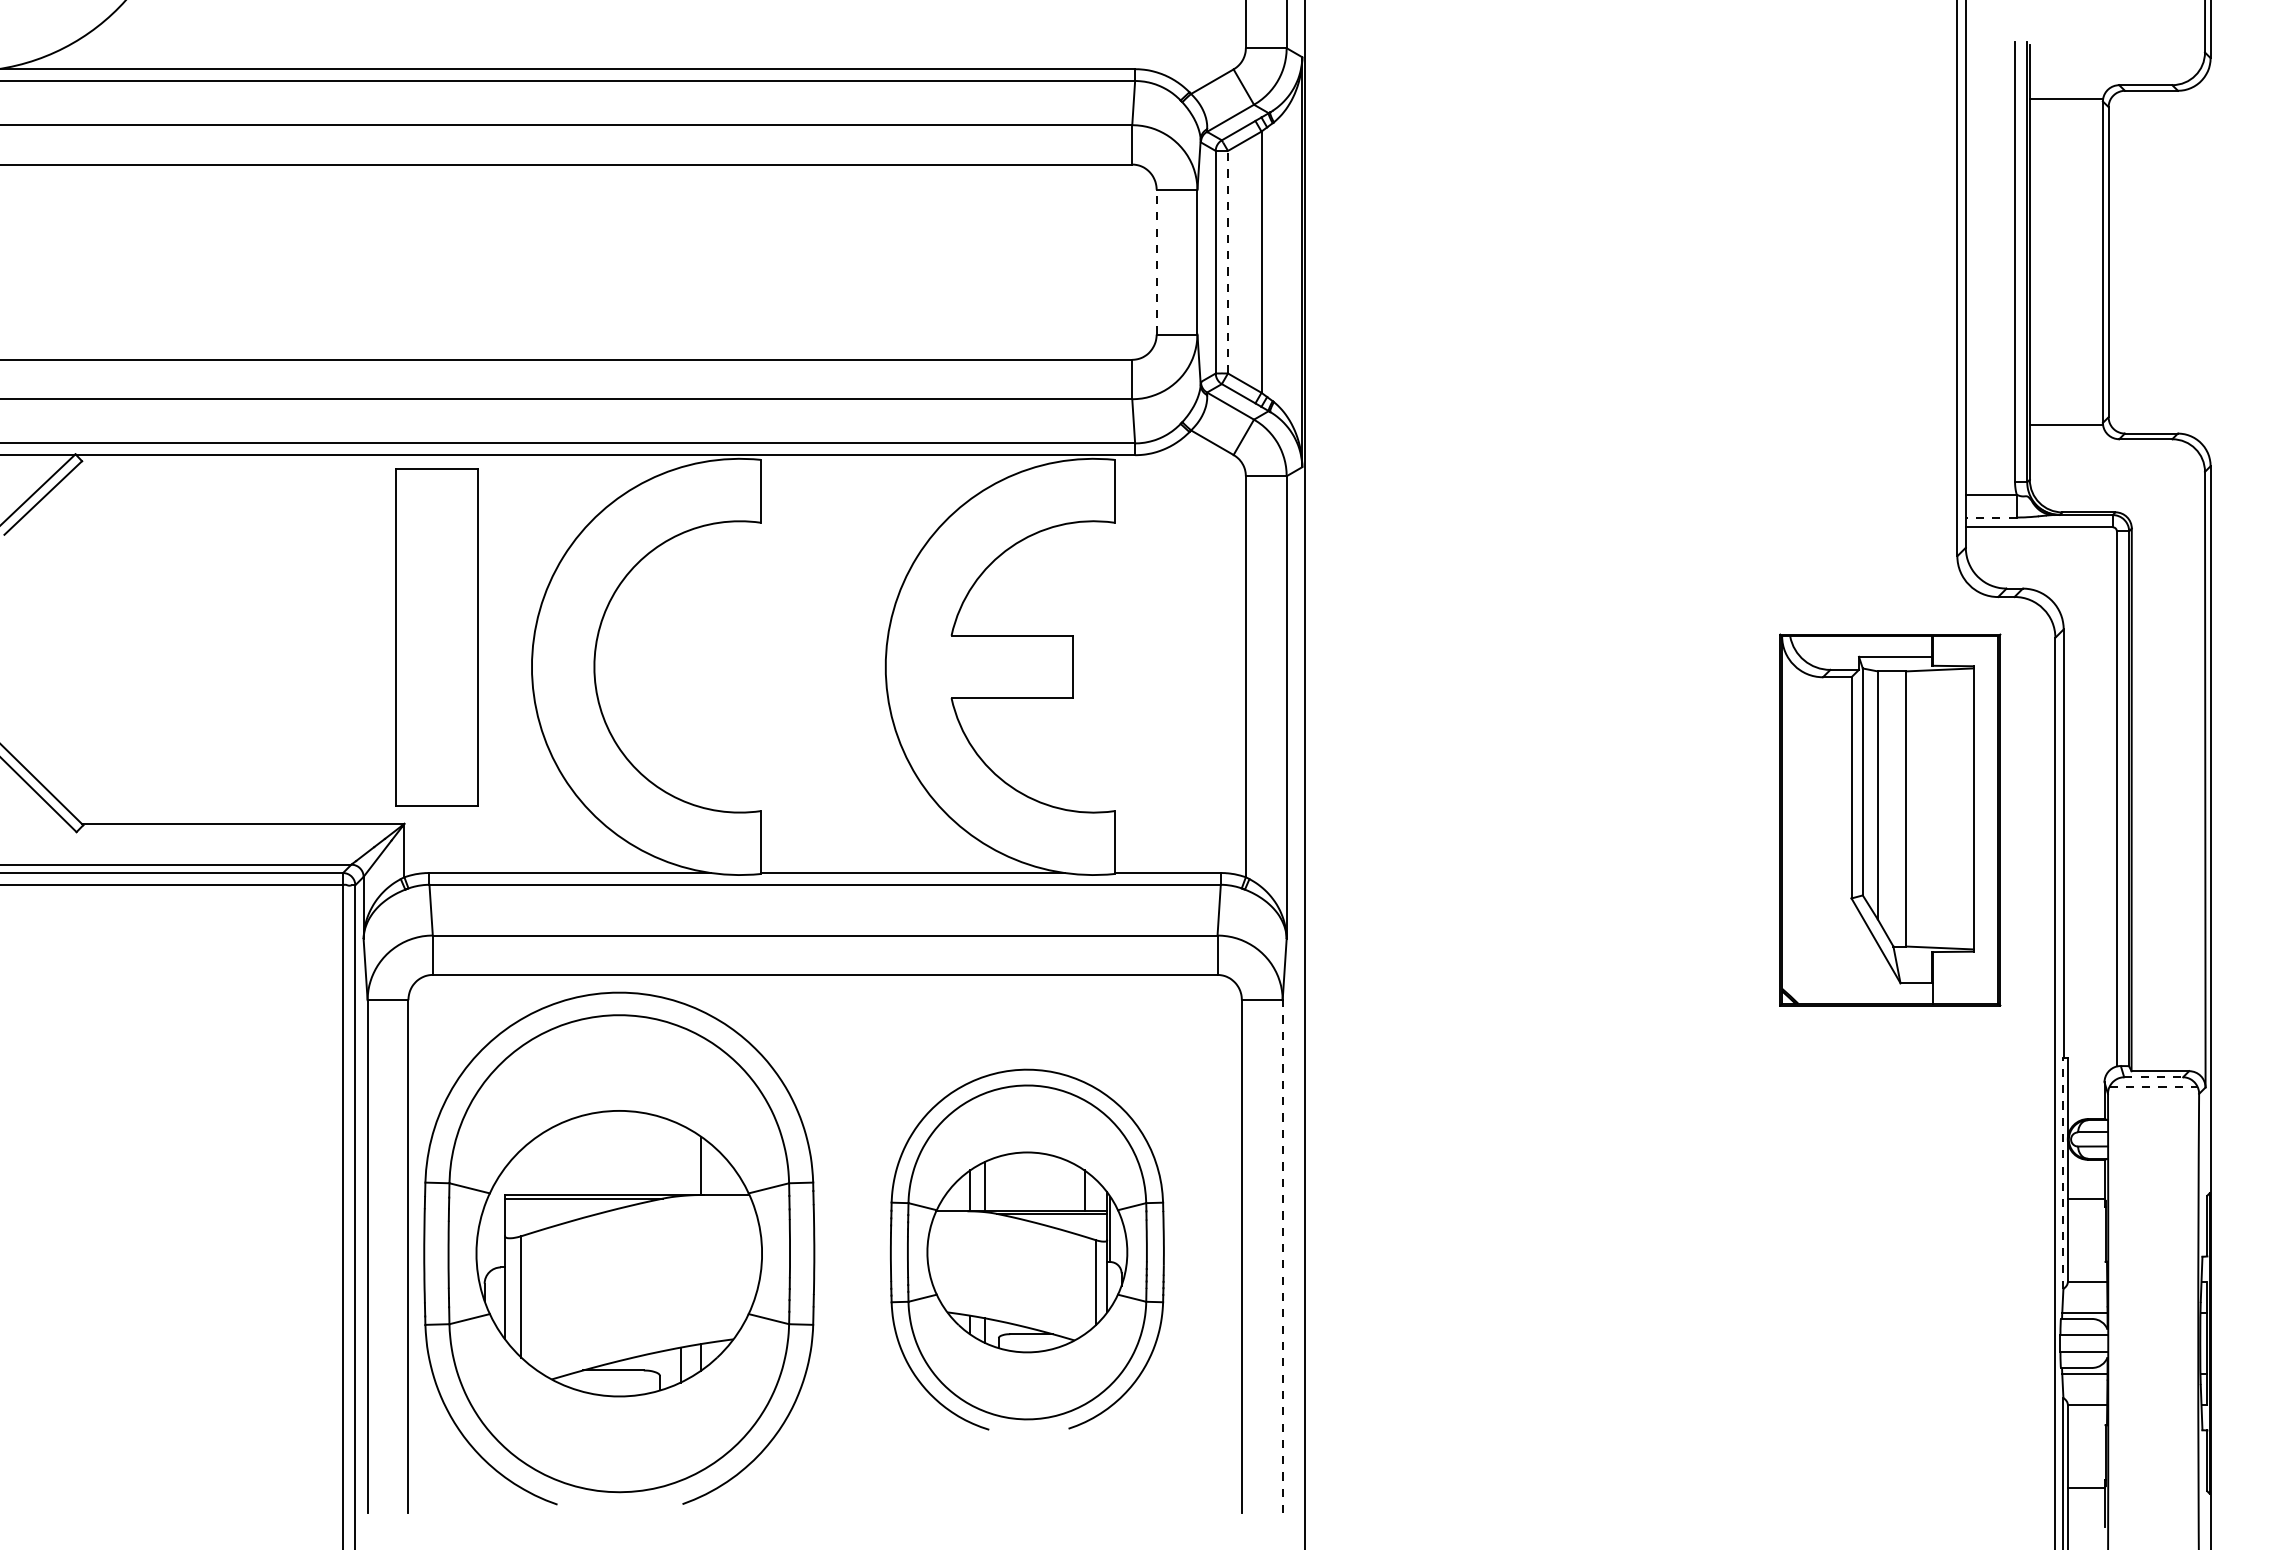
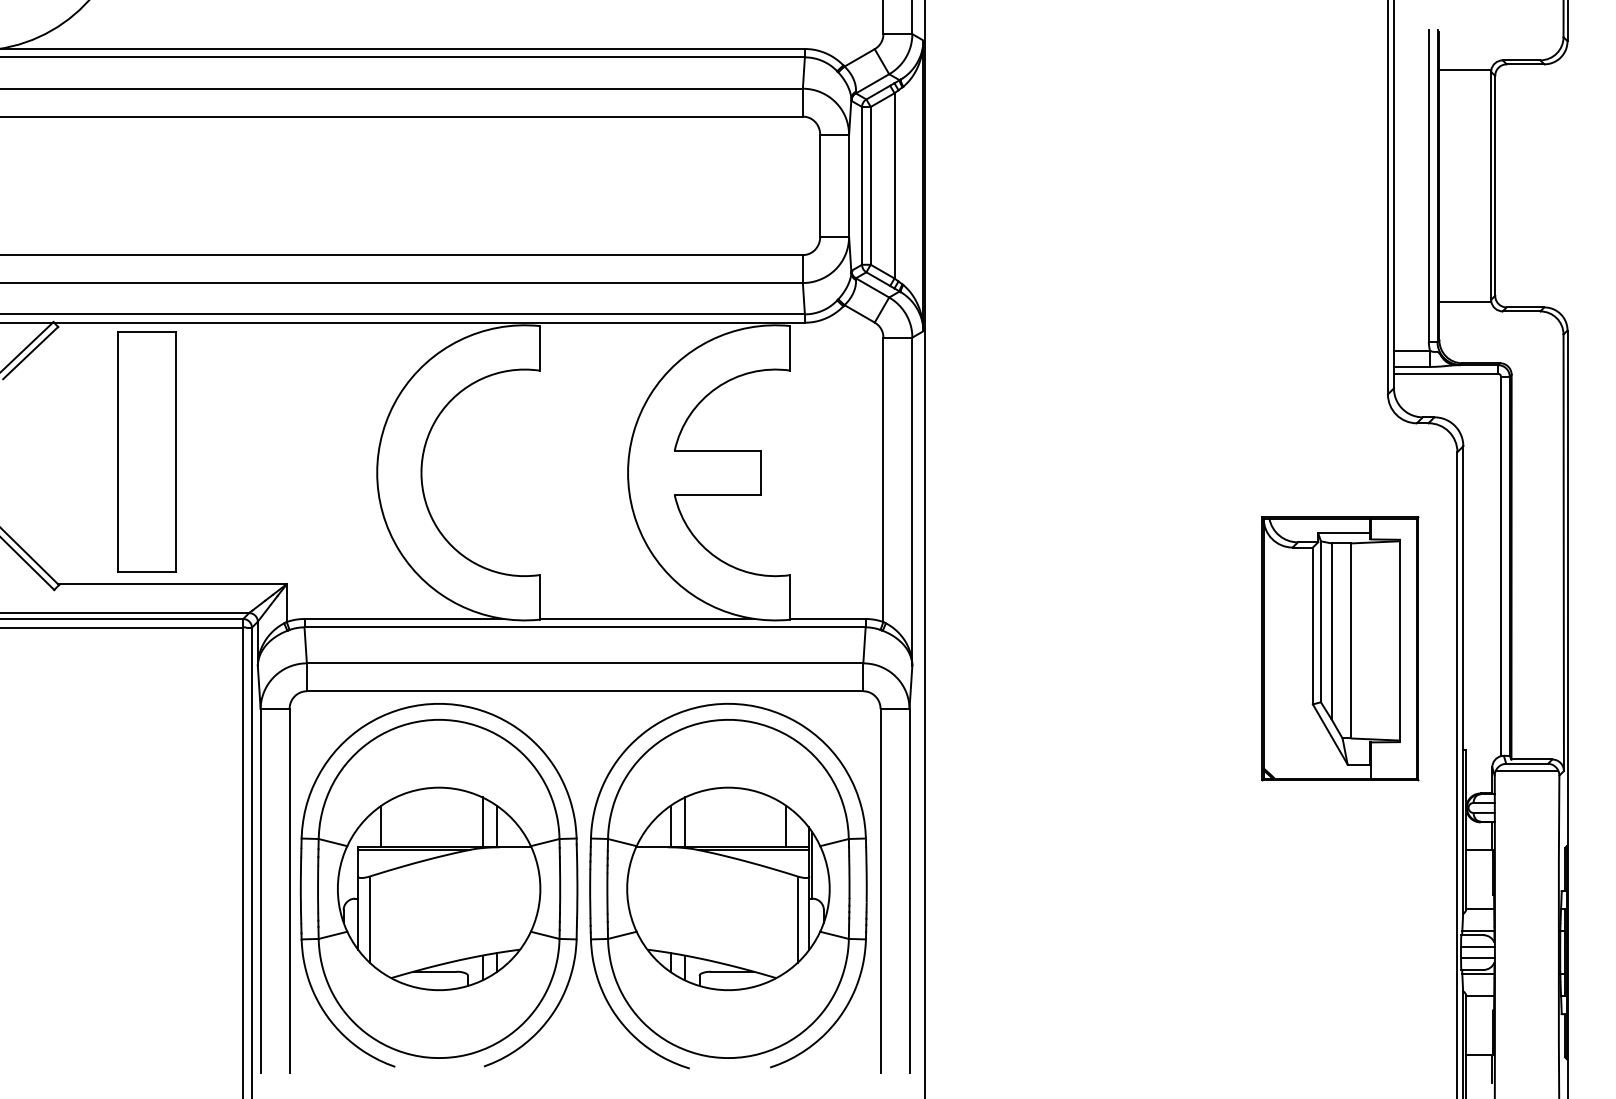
line: (1156, 261) -> (820, 185), dashed -> solid
line: (1228, 261) -> (871, 185), dashed -> solid
line: (1990, 517) -> (1411, 366), dashed -> solid
part: (436, 637) -> (146, 451), moved
part: (1890, 819) -> (1340, 648), moved
line: (2154, 1077) -> (1527, 764), dashed -> solid
line: (2154, 1087) -> (1527, 771), dashed -> solid
line: (680, 1159) -> (482, 822), added
line: (537, 1165) -> (381, 826), added
line: (2063, 1173) -> (1463, 832), dashed -> solid
part: (1027, 1249) -> (728, 885), size x1.43
line: (1282, 1256) -> (909, 890), dashed -> solid

